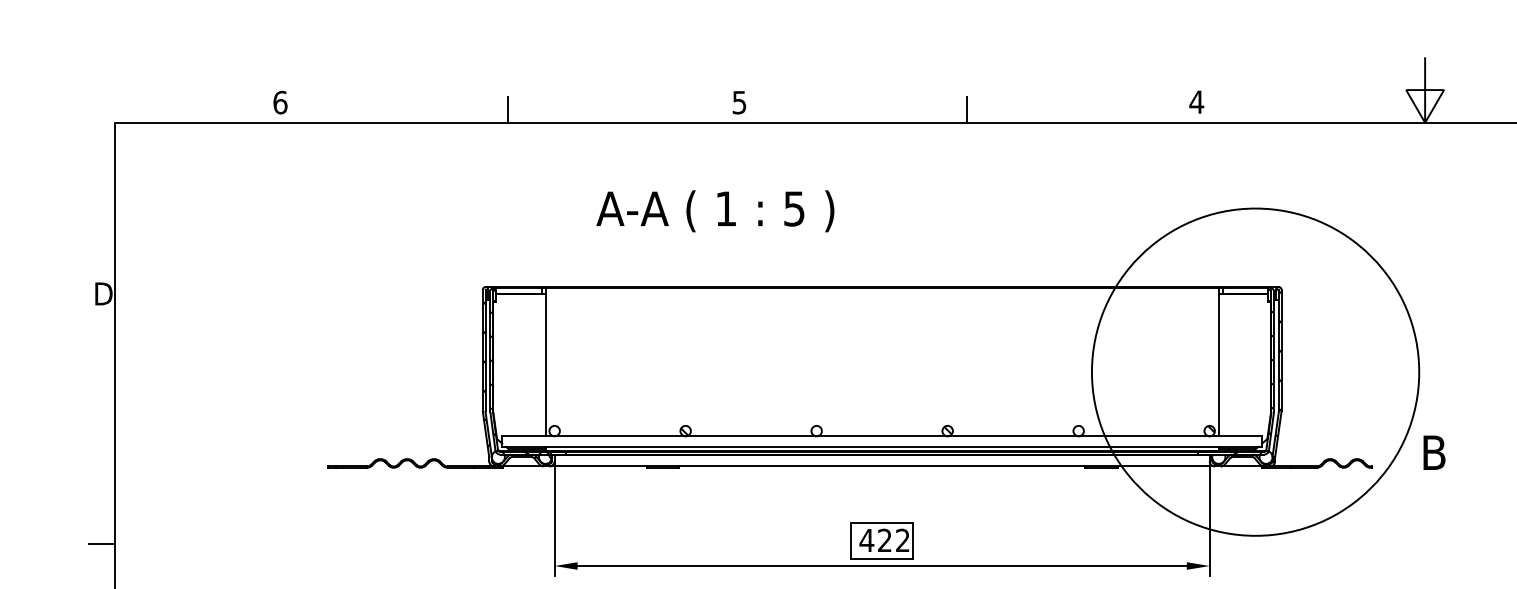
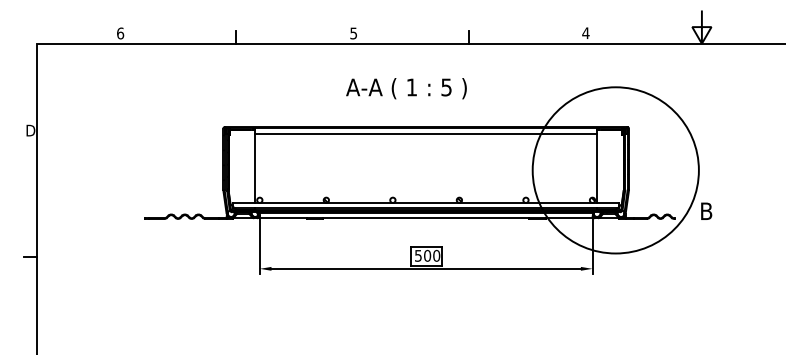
text: (715, 210) -> (406, 88), moved
line: (882, 301) -> (426, 134), added
text: (884, 539) -> (427, 255), 422 -> 500

